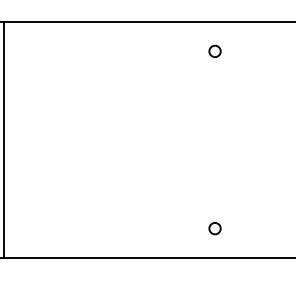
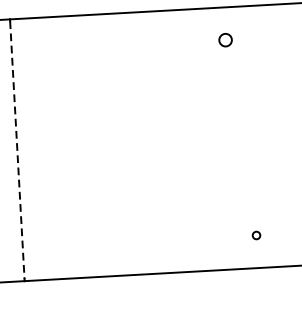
circle: (214, 50) -> (224, 39), moved
line: (4, 140) -> (17, 150), solid -> dashed
circle: (214, 228) -> (255, 235), size x0.6

